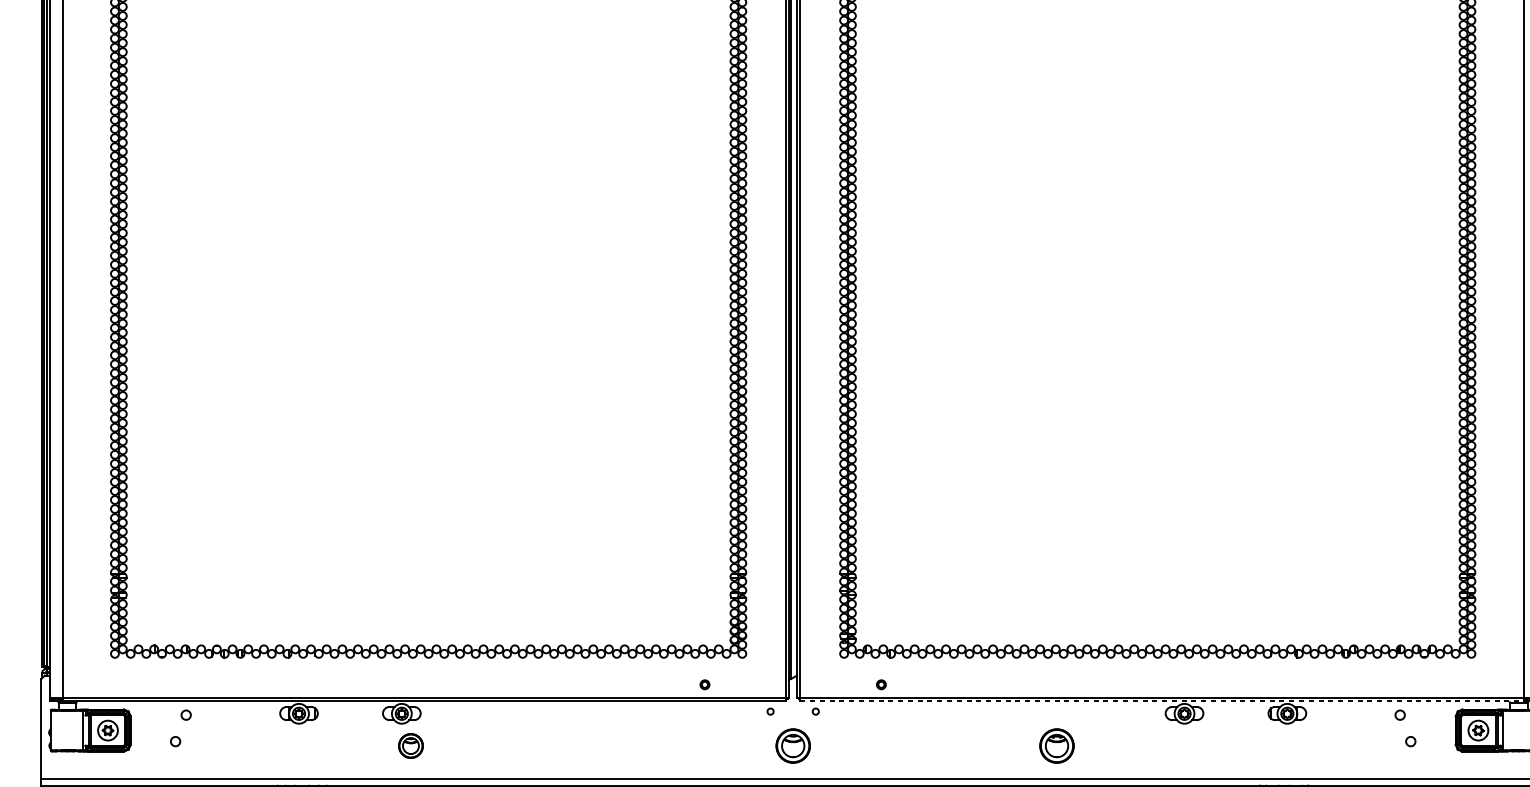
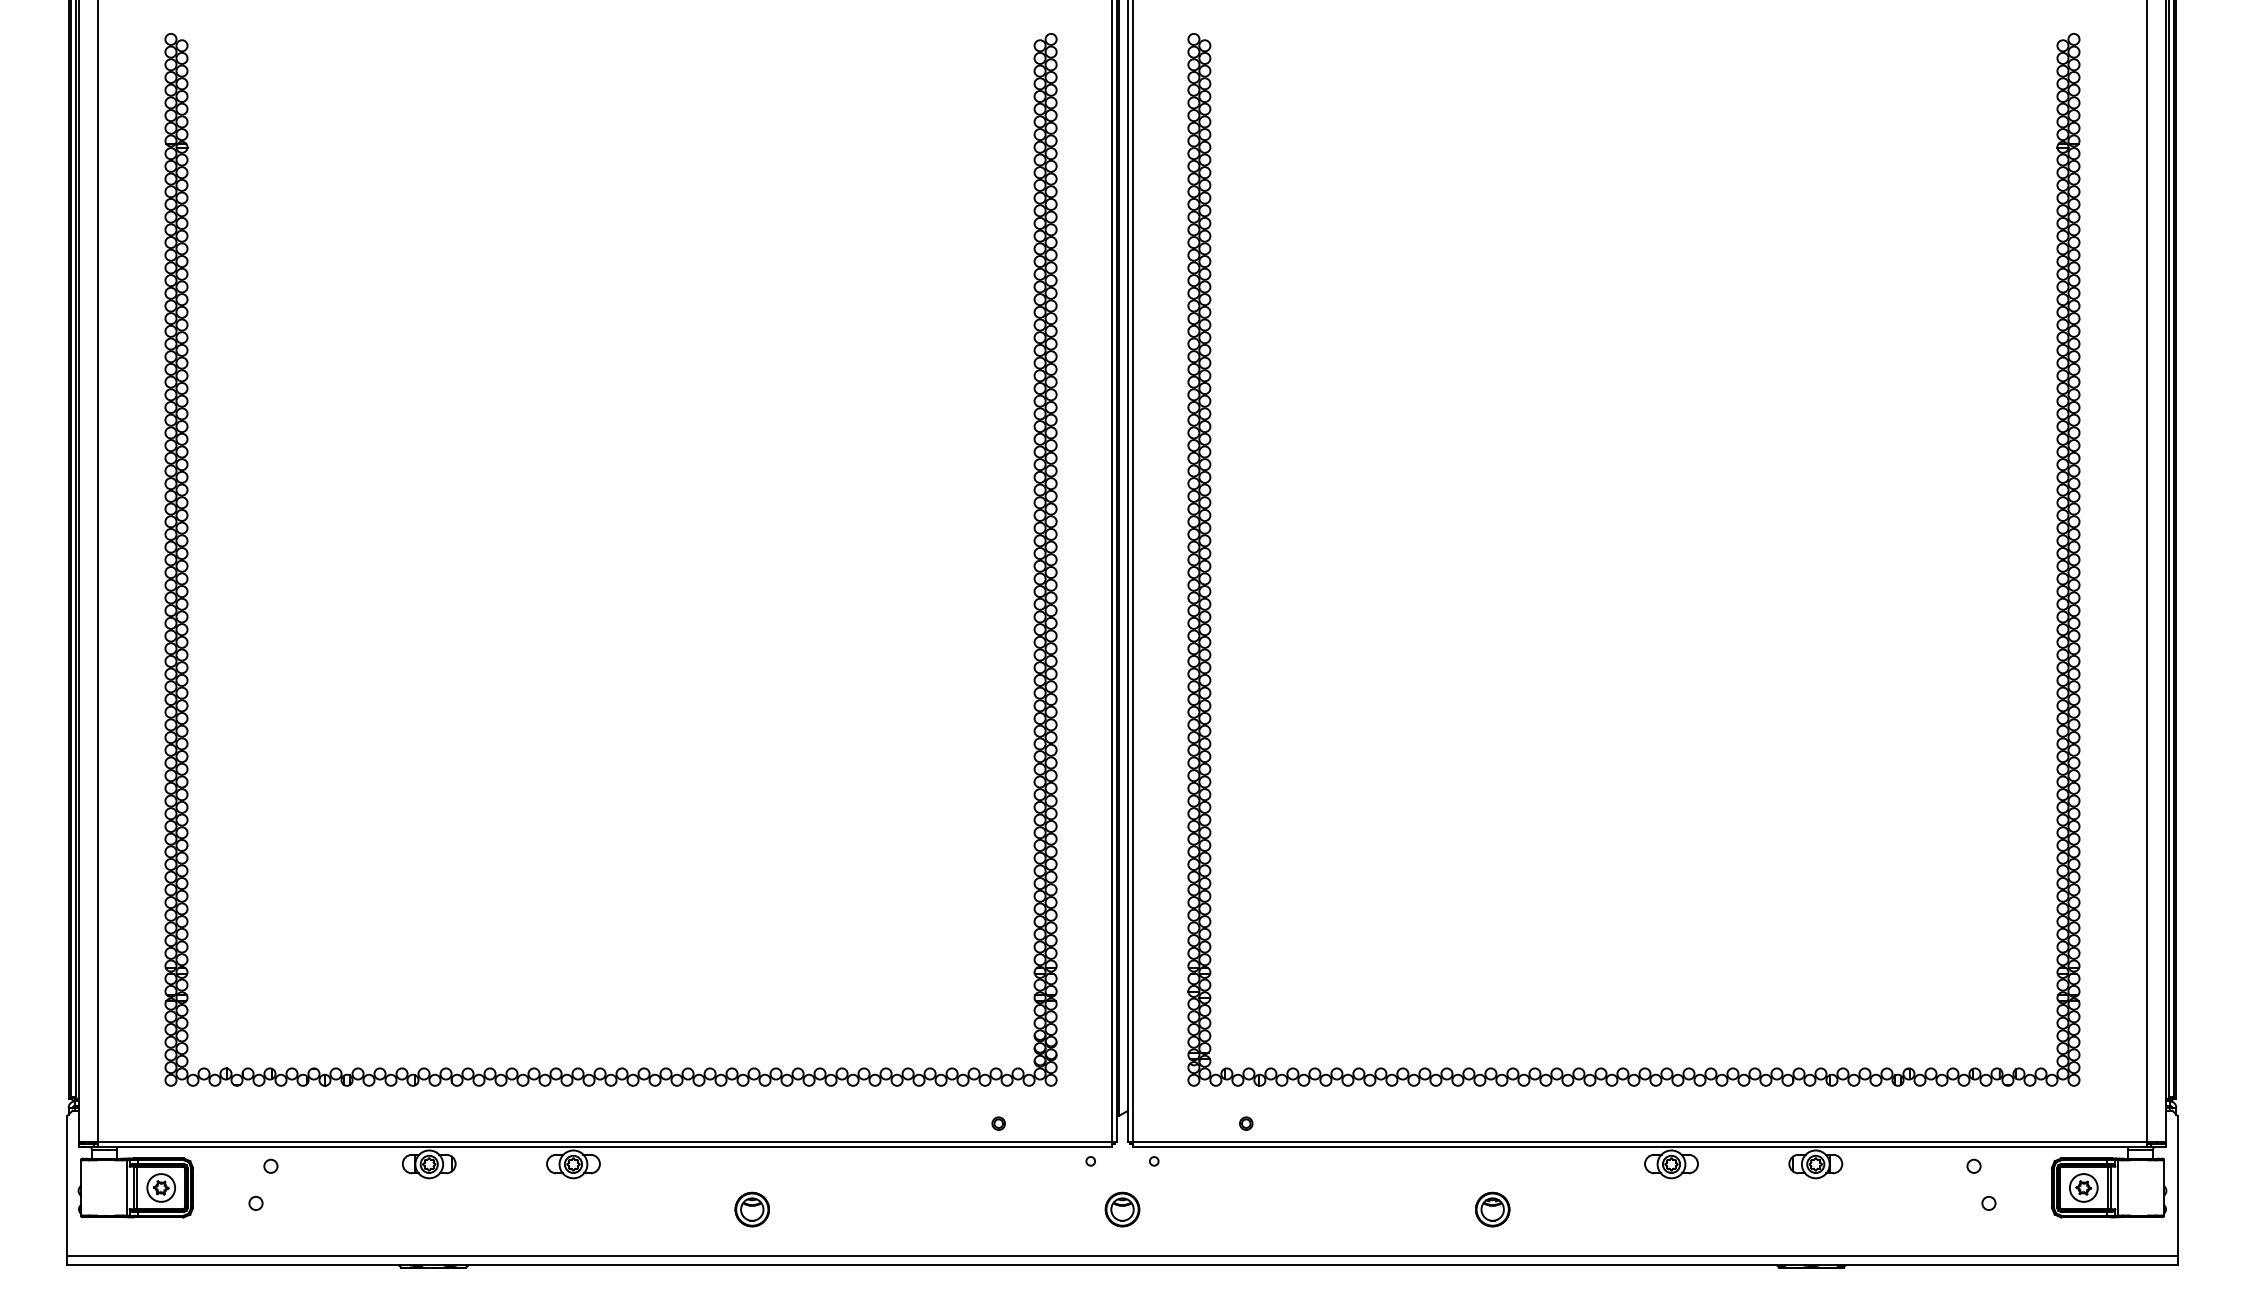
line: (1162, 701) -> (1640, 1146), dashed -> solid
part: (410, 745) -> (751, 1209), moved
part: (793, 745) -> (1122, 1209), size x0.71
part: (1056, 745) -> (1492, 1209), size x0.71

